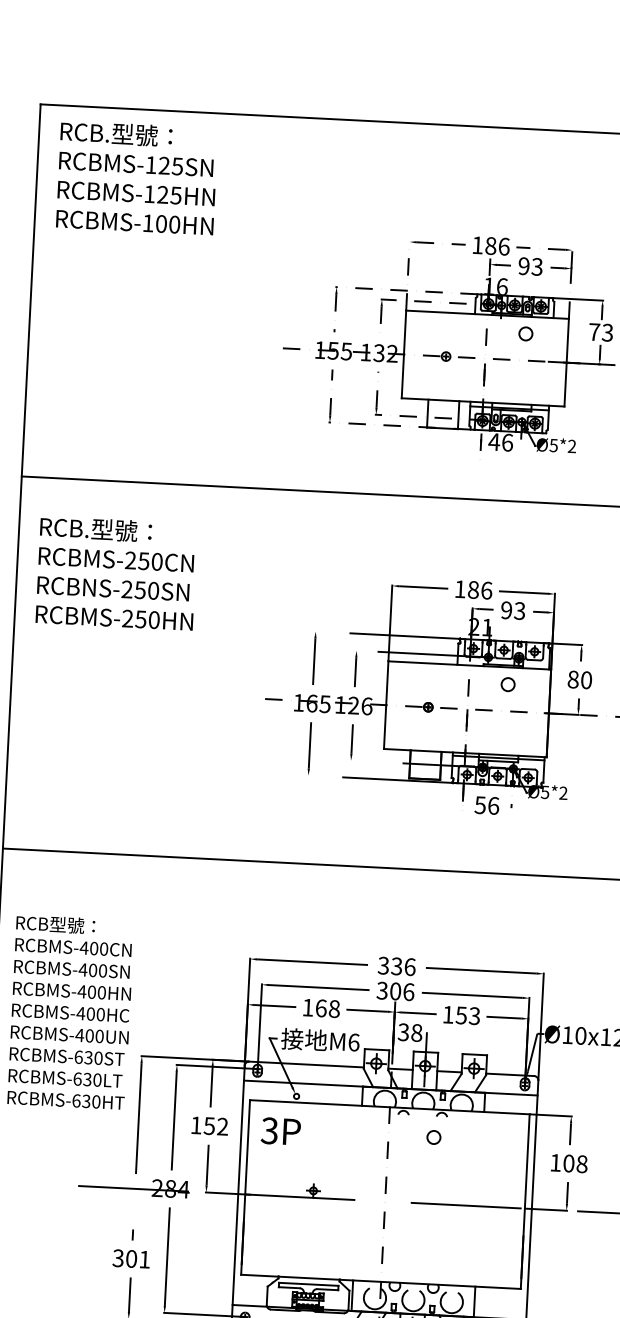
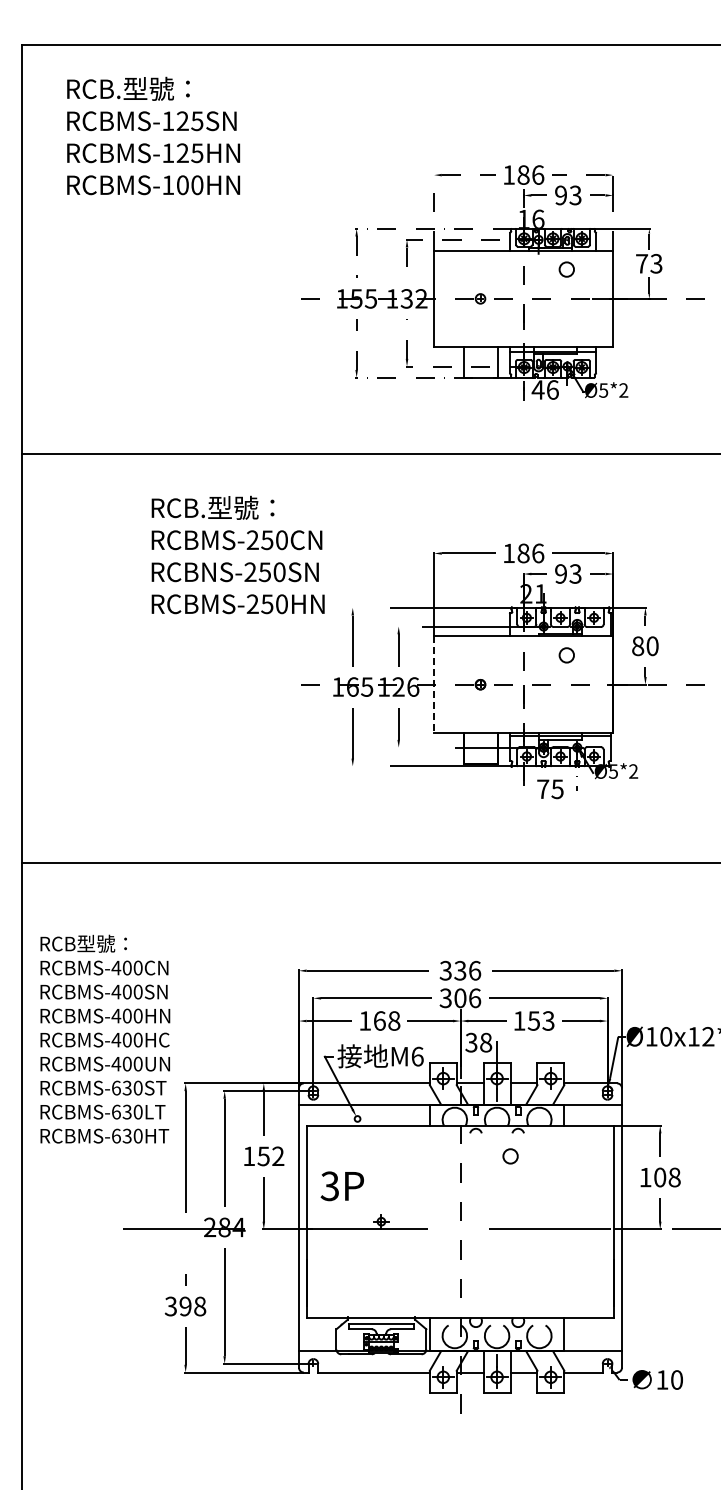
text: (137, 177) -> (153, 135), moved
text: (116, 572) -> (237, 554), moved
line: (386, 705) -> (434, 685), solid -> dashed
text: (486, 805) -> (549, 789), 56 -> 75
text: (280, 1131) -> (341, 1186), moved
text: (137, 1259) -> (192, 1306), 301 -> 398

